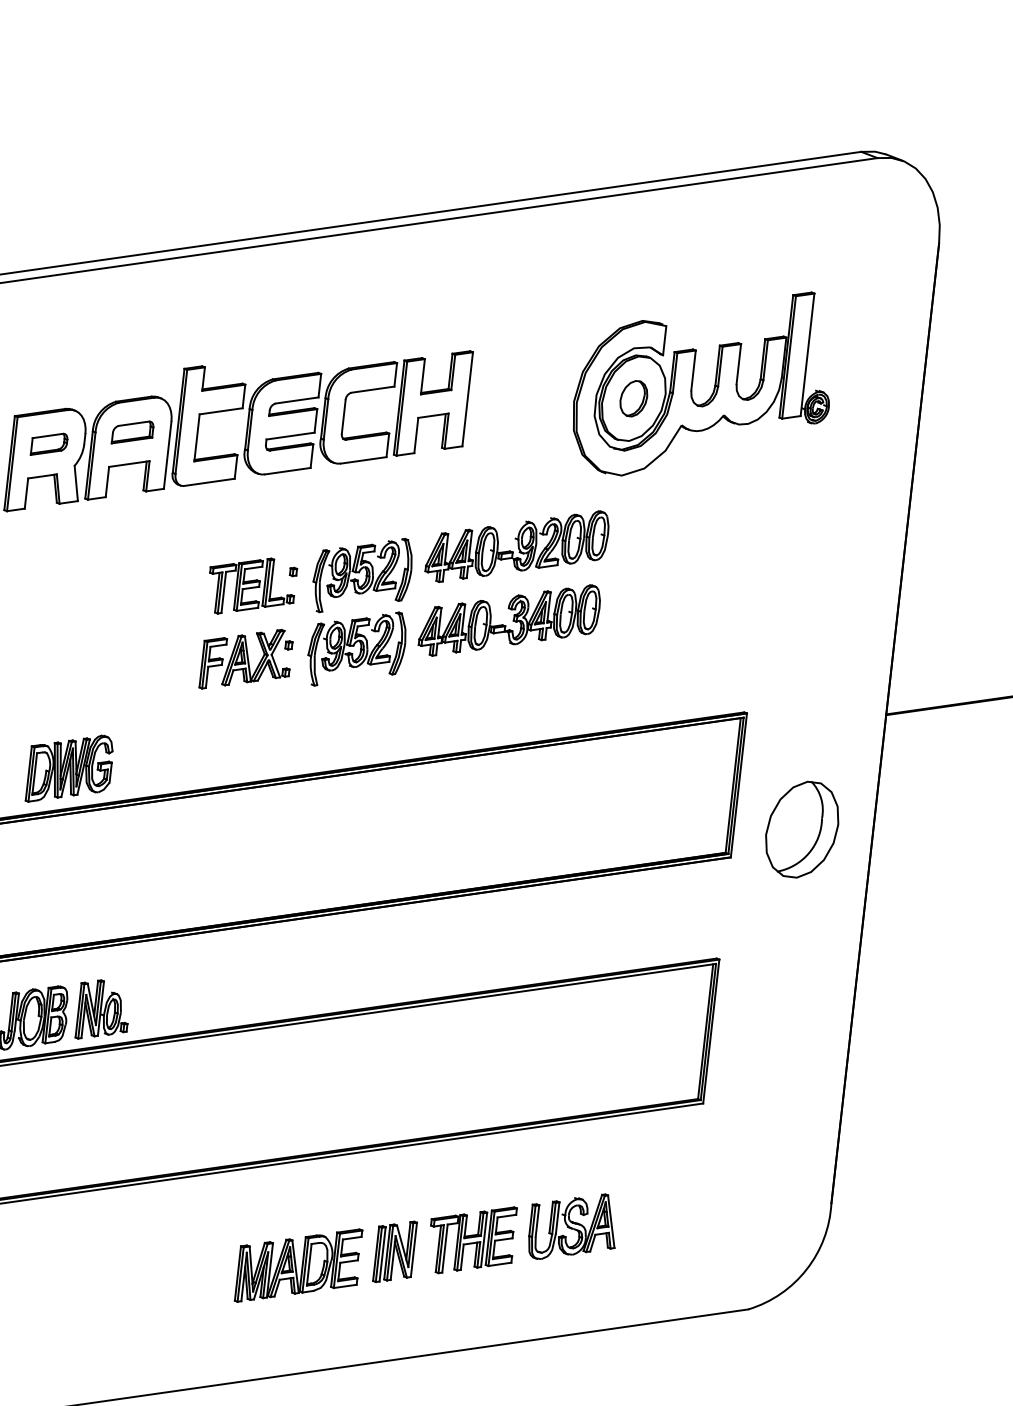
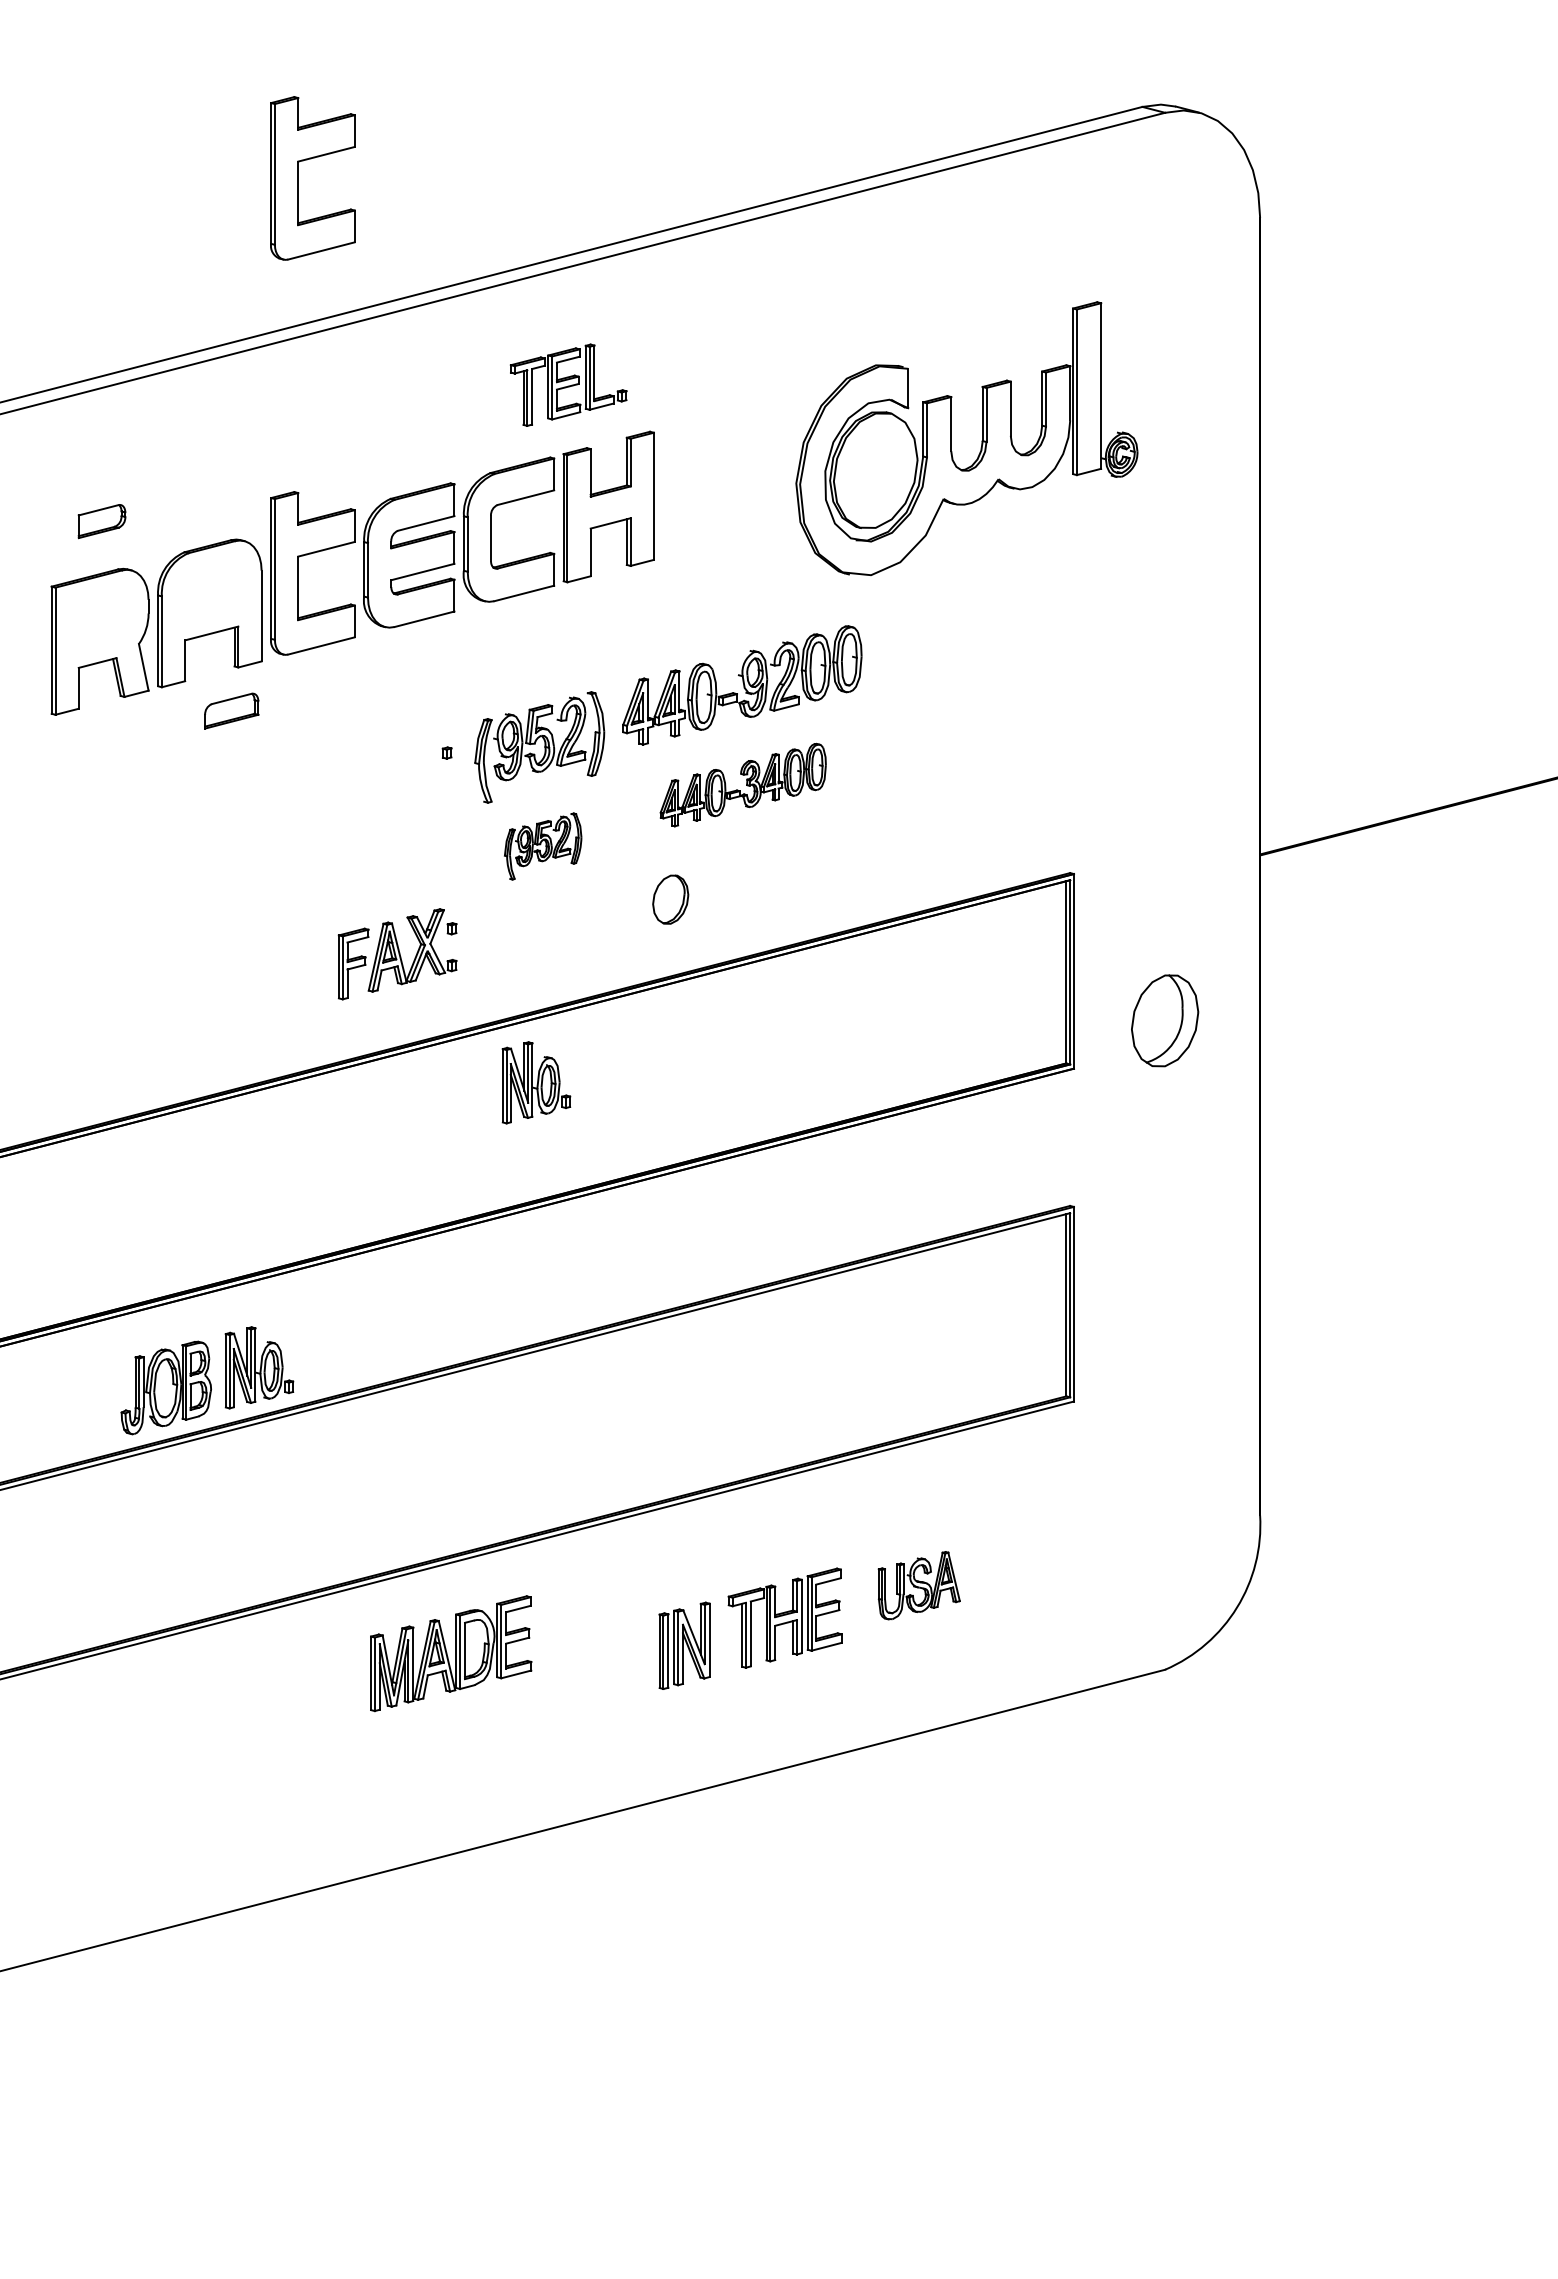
part: (231, 134) -> (298, 178), added
part: (633, 398) -> (670, 899), moved
part: (132, 432) -> (231, 710), moved
part: (48, 444) -> (101, 521), moved
part: (251, 586) -> (568, 384), moved
part: (510, 619) -> (743, 784), size x0.7
part: (356, 648) -> (542, 846), size x0.6
part: (246, 659) -> (397, 954), moved
part: (70, 768) -> (178, 1049), removed
part: (332, 823) -> (536, 1082), added
part: (801, 829) -> (1164, 1020), size x0.7
part: (573, 1226) -> (919, 1585), size x0.7
part: (299, 1265) -> (451, 1653), moved

